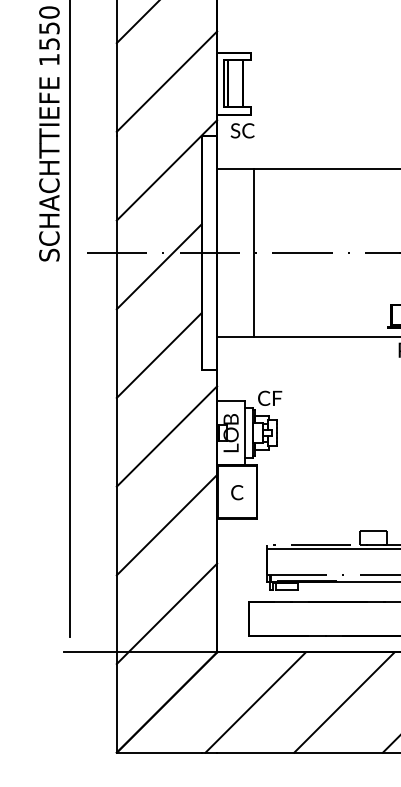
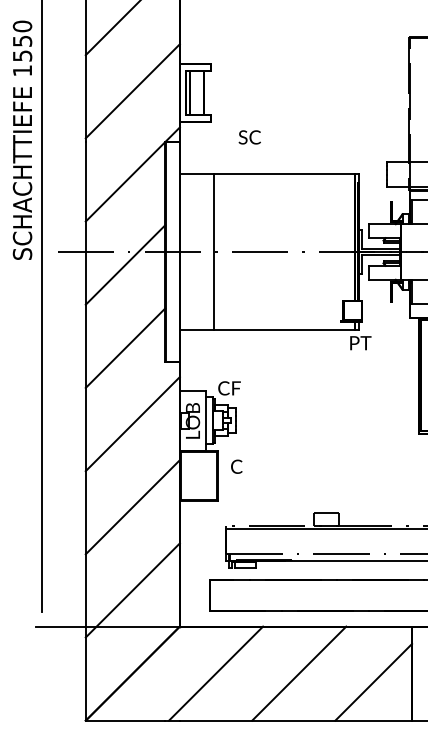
text: (242, 130) -> (249, 137), moved
text: (237, 492) -> (236, 466), moved

